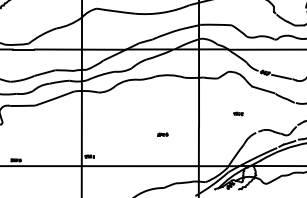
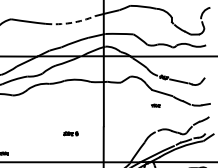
arc: (162, 12) -> (70, 22), solid -> dashed
part: (238, 113) -> (156, 105), moved
part: (162, 134) -> (70, 133), size x1.6

